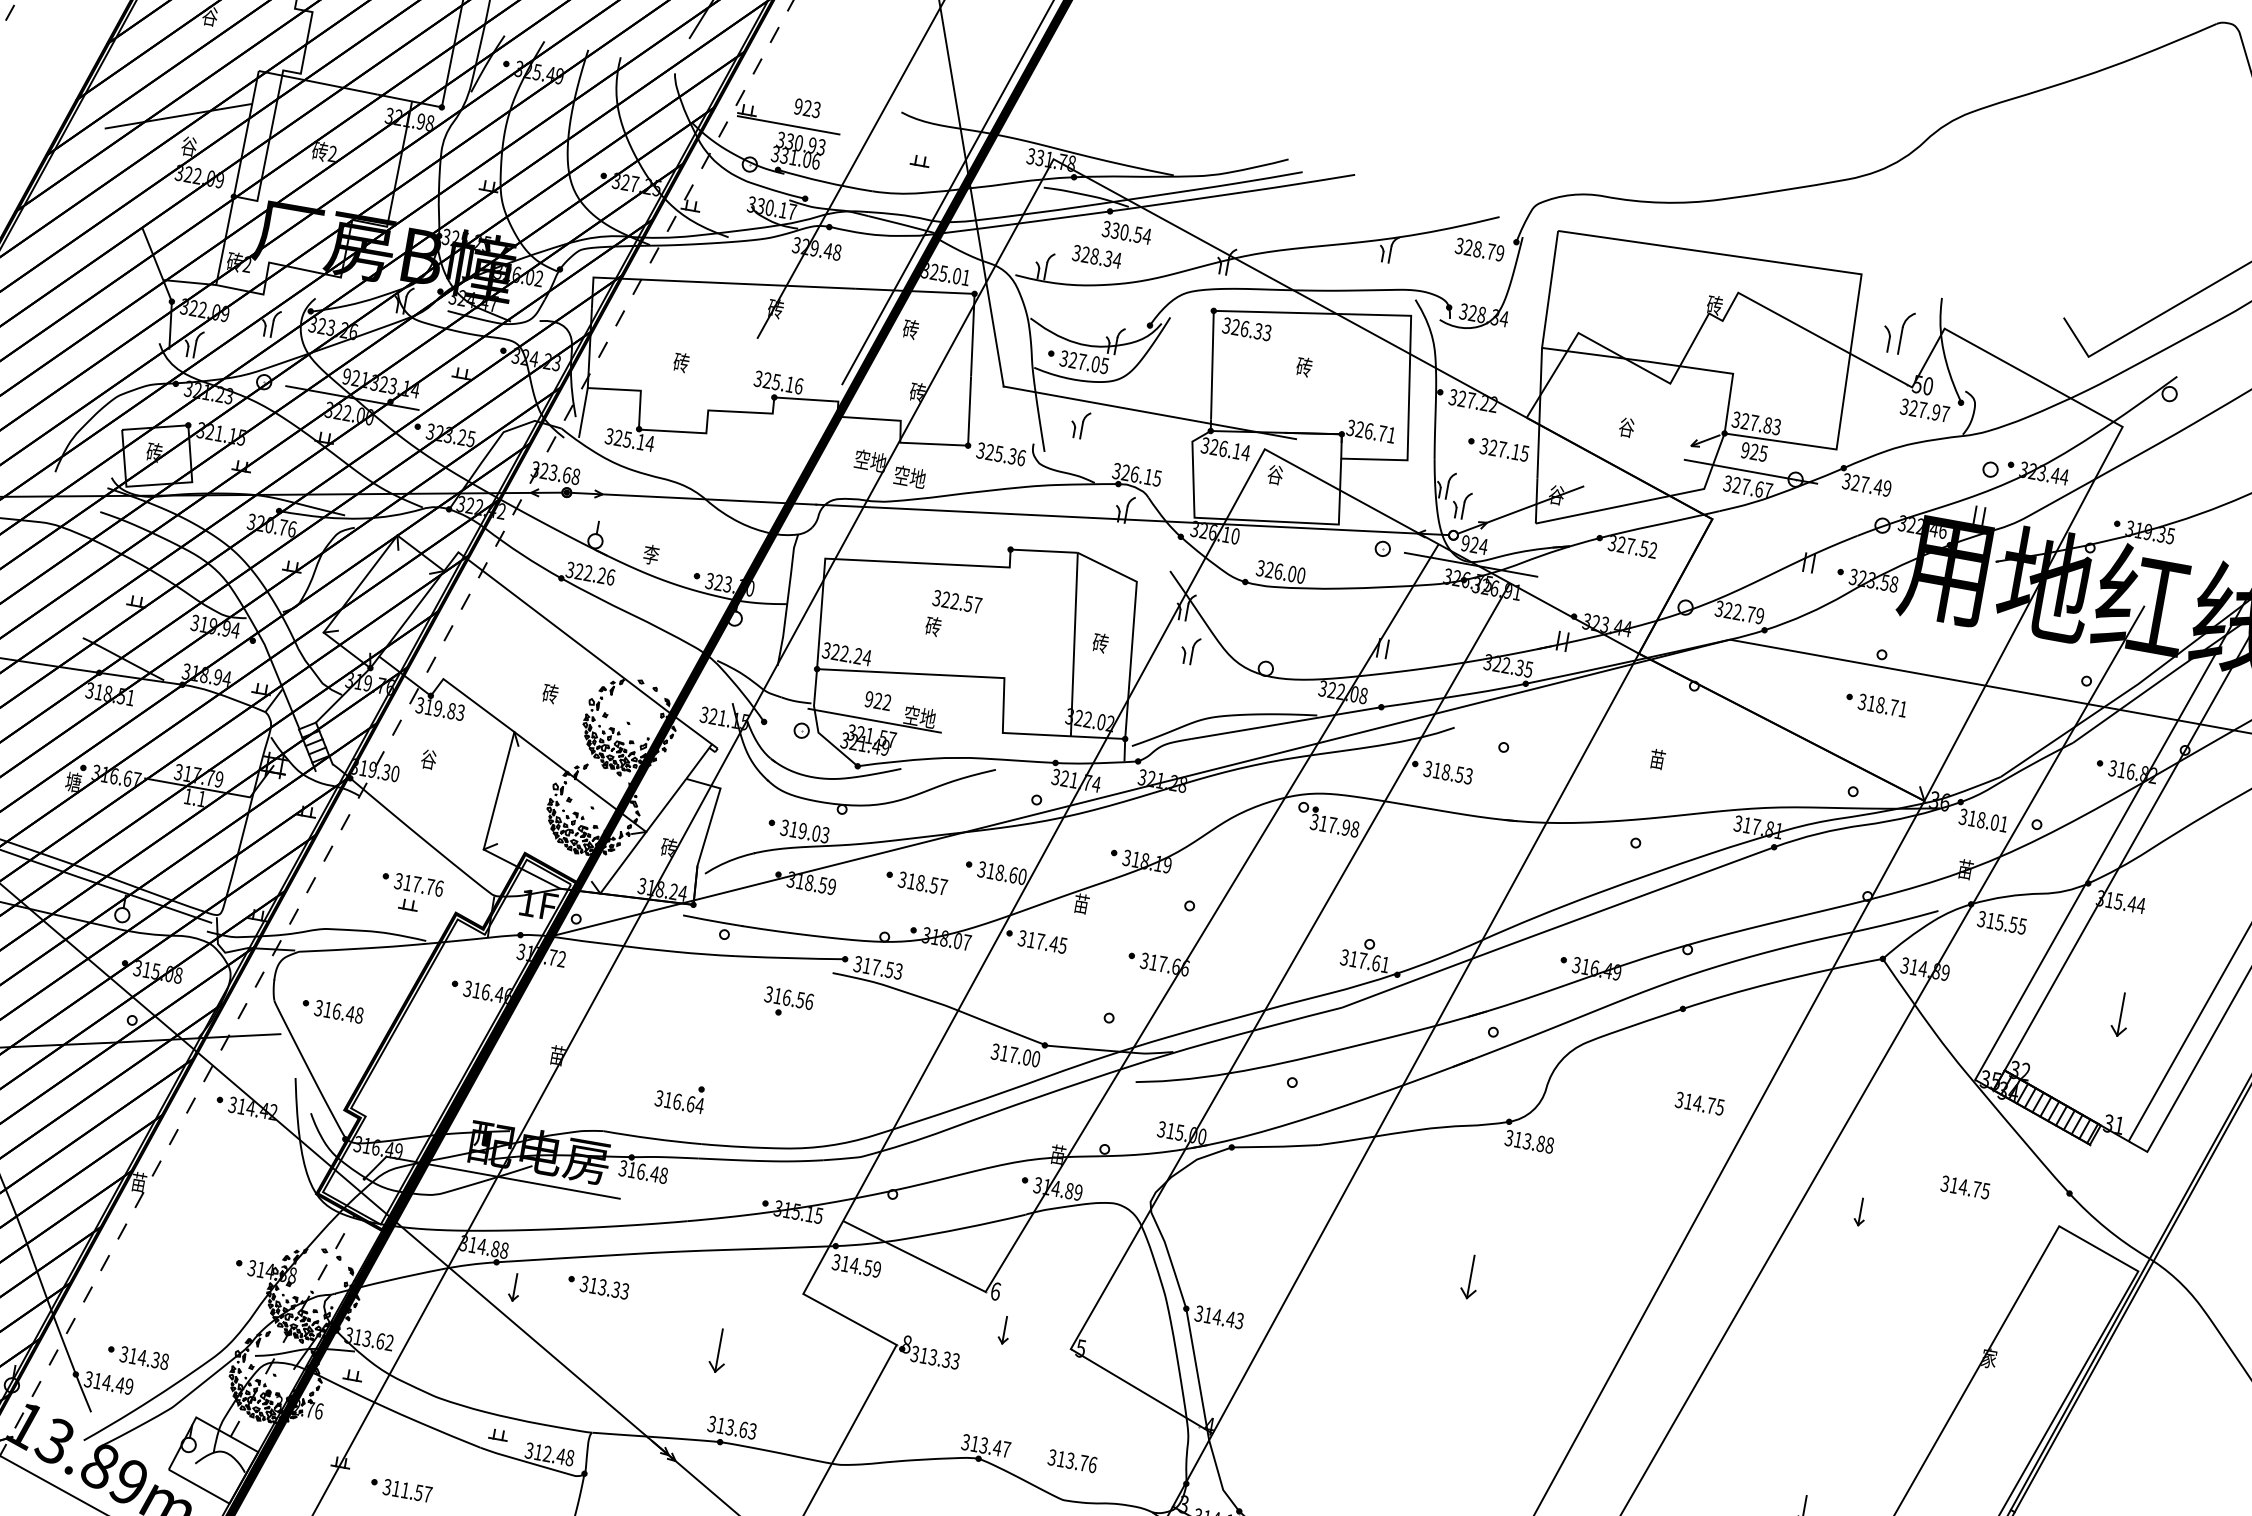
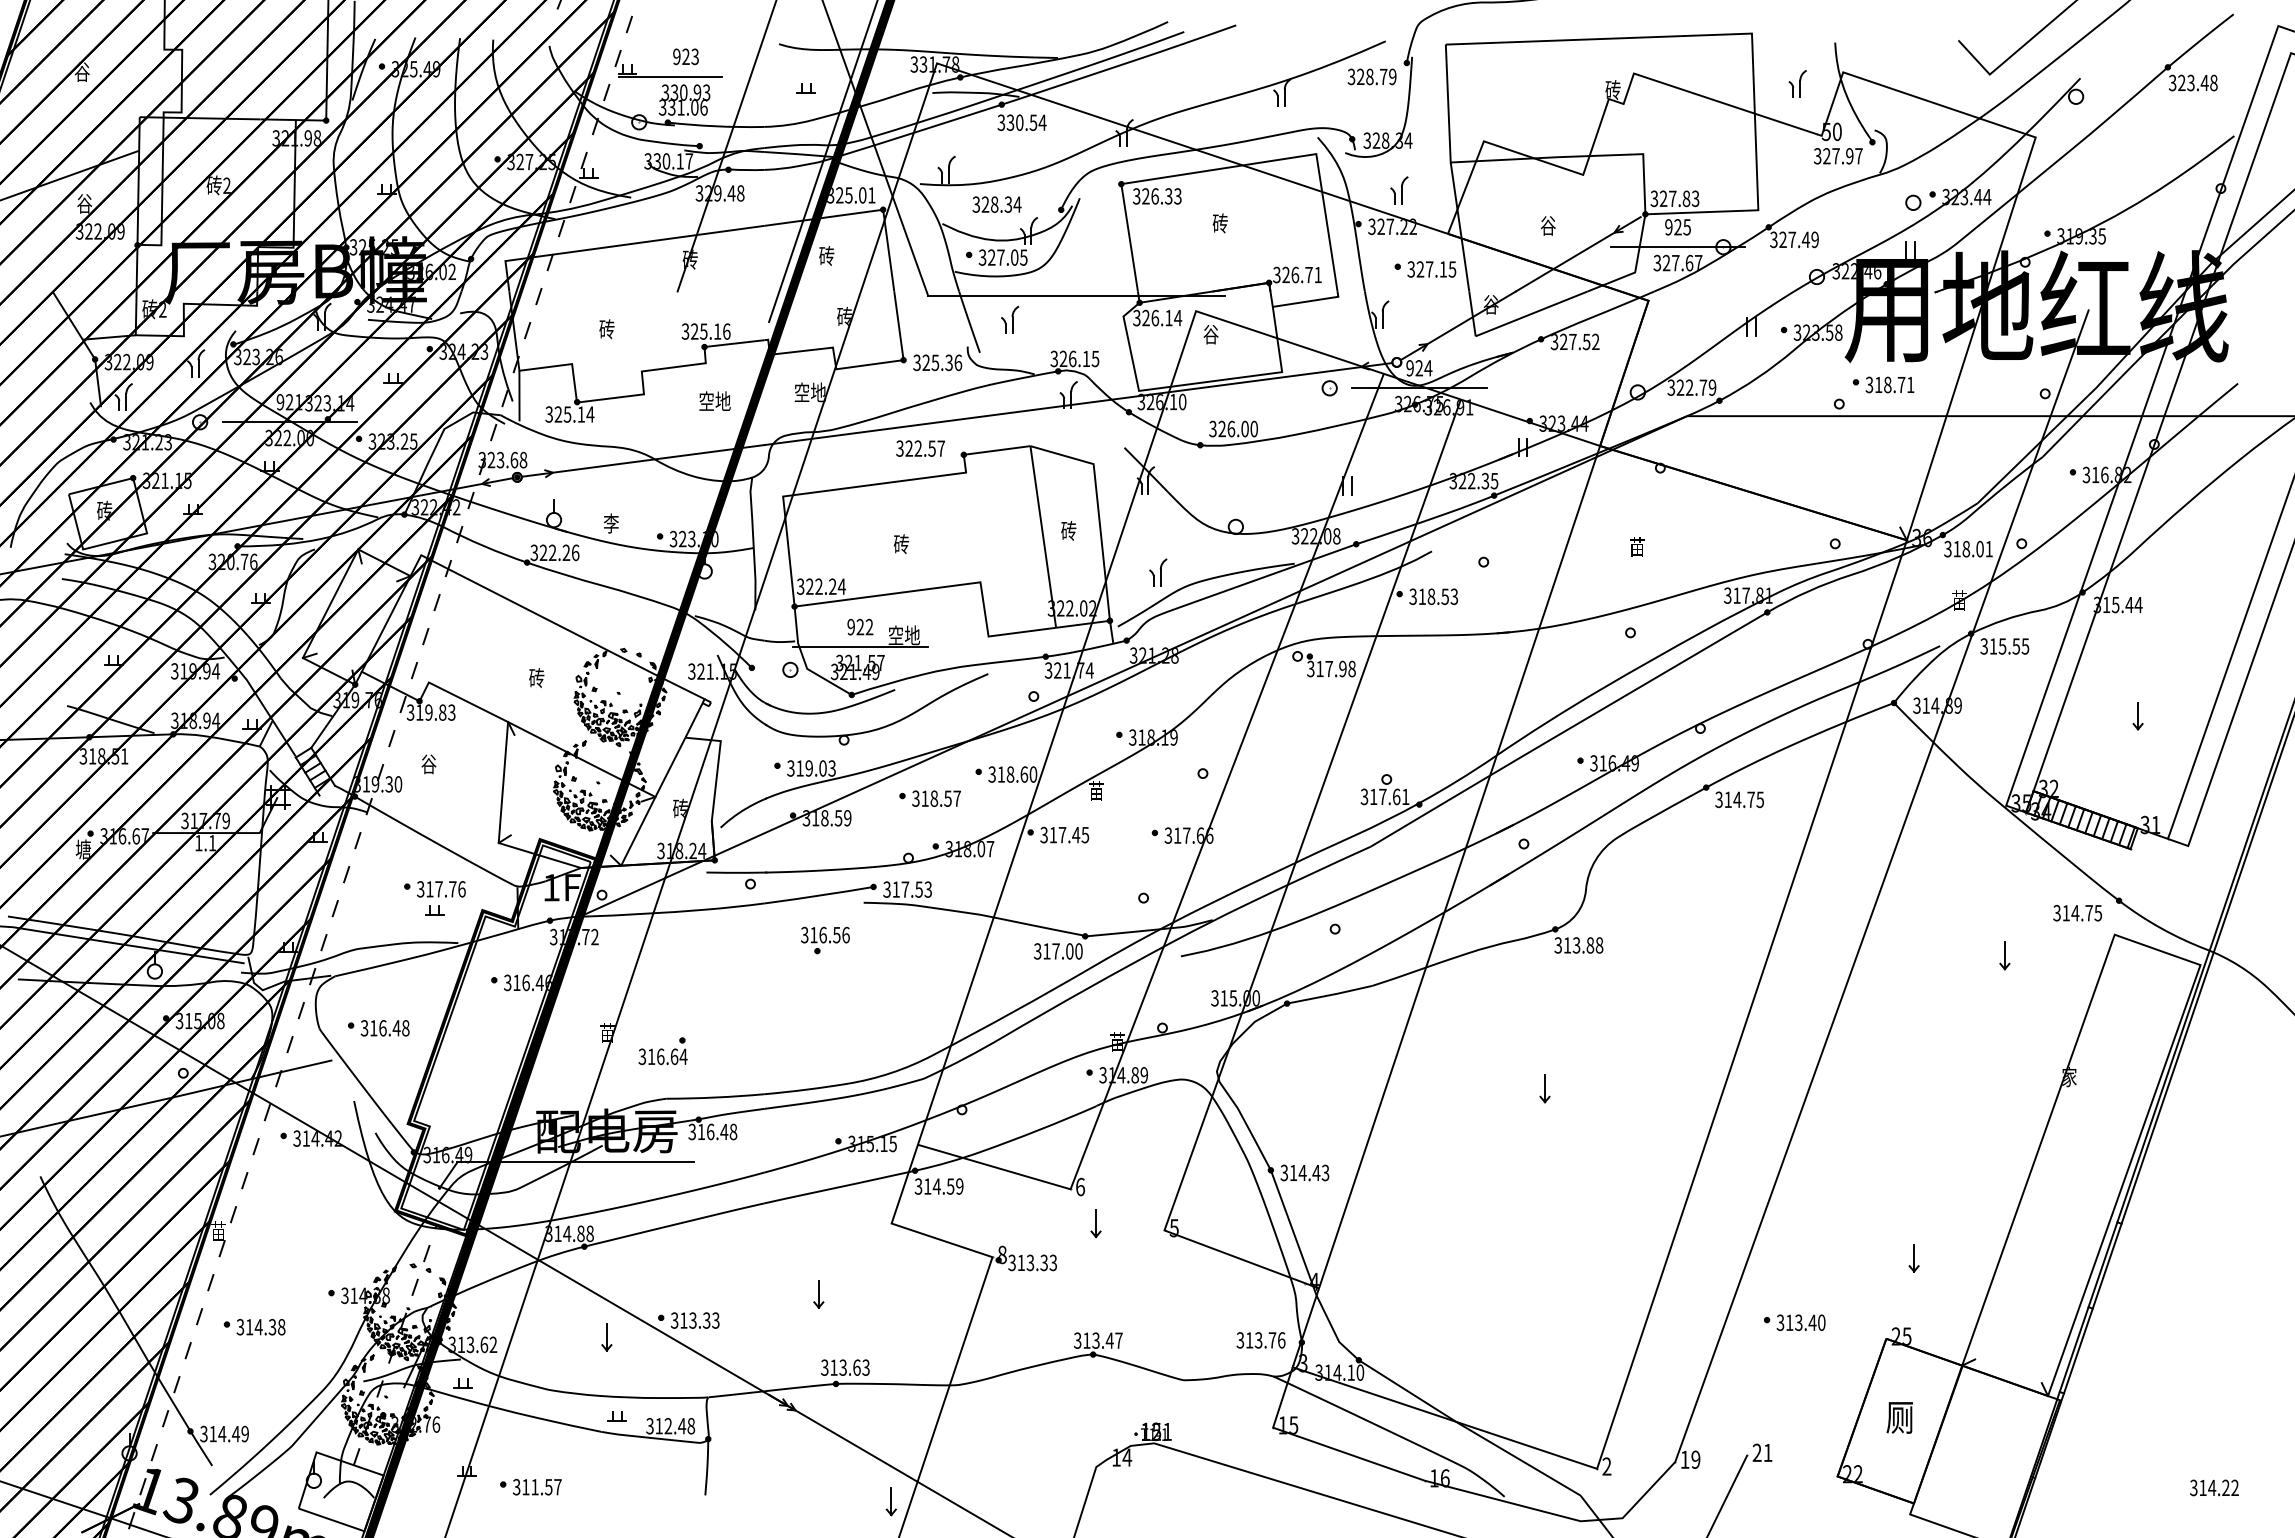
text: (1096, 256) -> (996, 204), moved
part: (1897, 331) -> (1797, 83), size x0.62
line: (1636, 465) -> (1564, 261), added
text: (909, 476) -> (714, 400), moved
part: (1461, 505) -> (1399, 190), moved
text: (957, 601) -> (920, 448), moved
part: (1190, 650) -> (1158, 572), moved
part: (1876, 704) -> (1883, 384), moved
part: (2120, 1015) -> (2137, 716), size x0.62
part: (680, 1096) -> (662, 1051), moved
text: (1699, 1103) -> (1739, 799), moved
text: (1965, 1187) -> (2077, 913), moved
part: (1860, 1211) -> (2004, 955), moved
part: (1470, 1276) -> (1544, 1088), size x0.62
part: (598, 1286) -> (688, 1320), moved
part: (514, 1287) -> (606, 1337), moved
part: (718, 1350) -> (818, 1294), size x0.62
part: (137, 1357) -> (254, 1327), moved
text: (1072, 1461) -> (1260, 1340), moved

